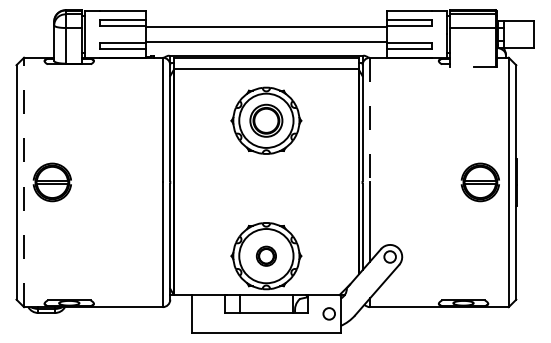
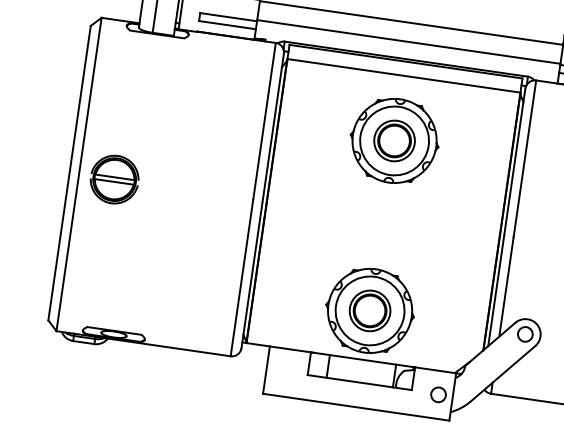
line: (370, 120) -> (525, 159), dashed -> solid
line: (24, 182) -> (79, 174), dashed -> solid
part: (266, 256) -> (370, 311), size x1.67

